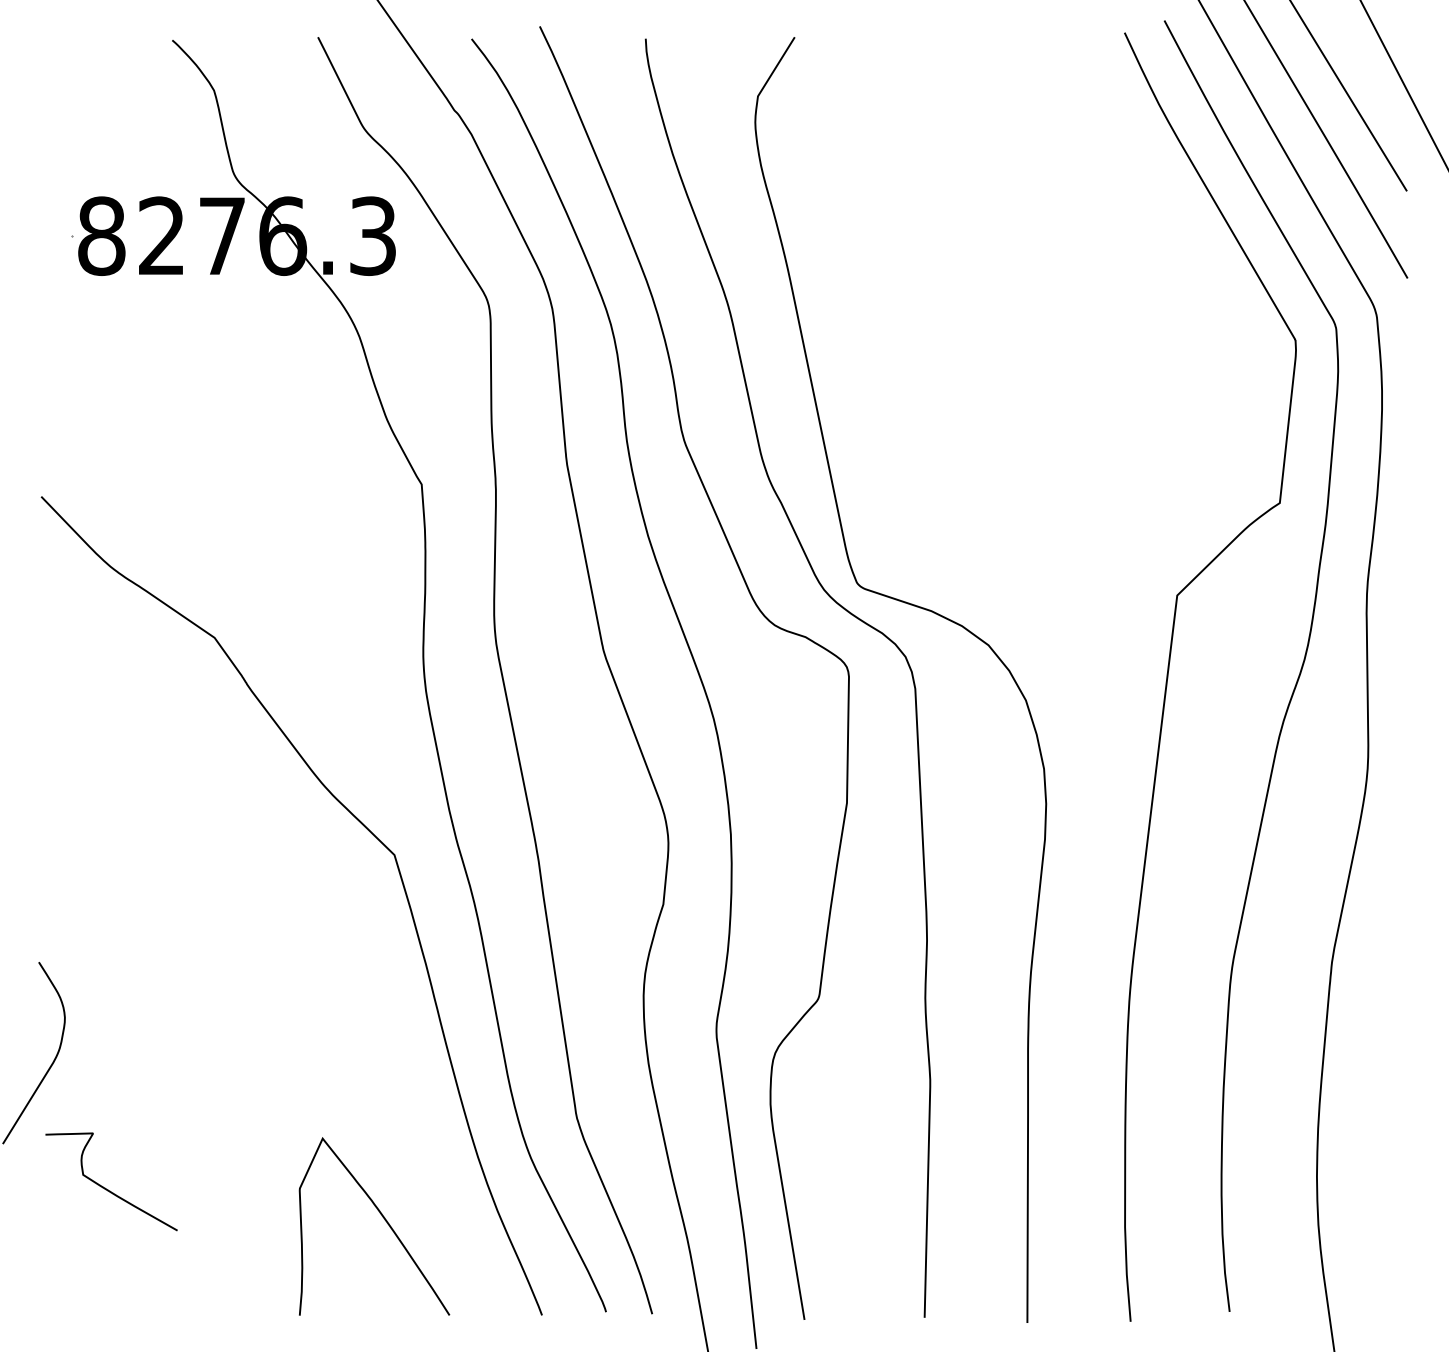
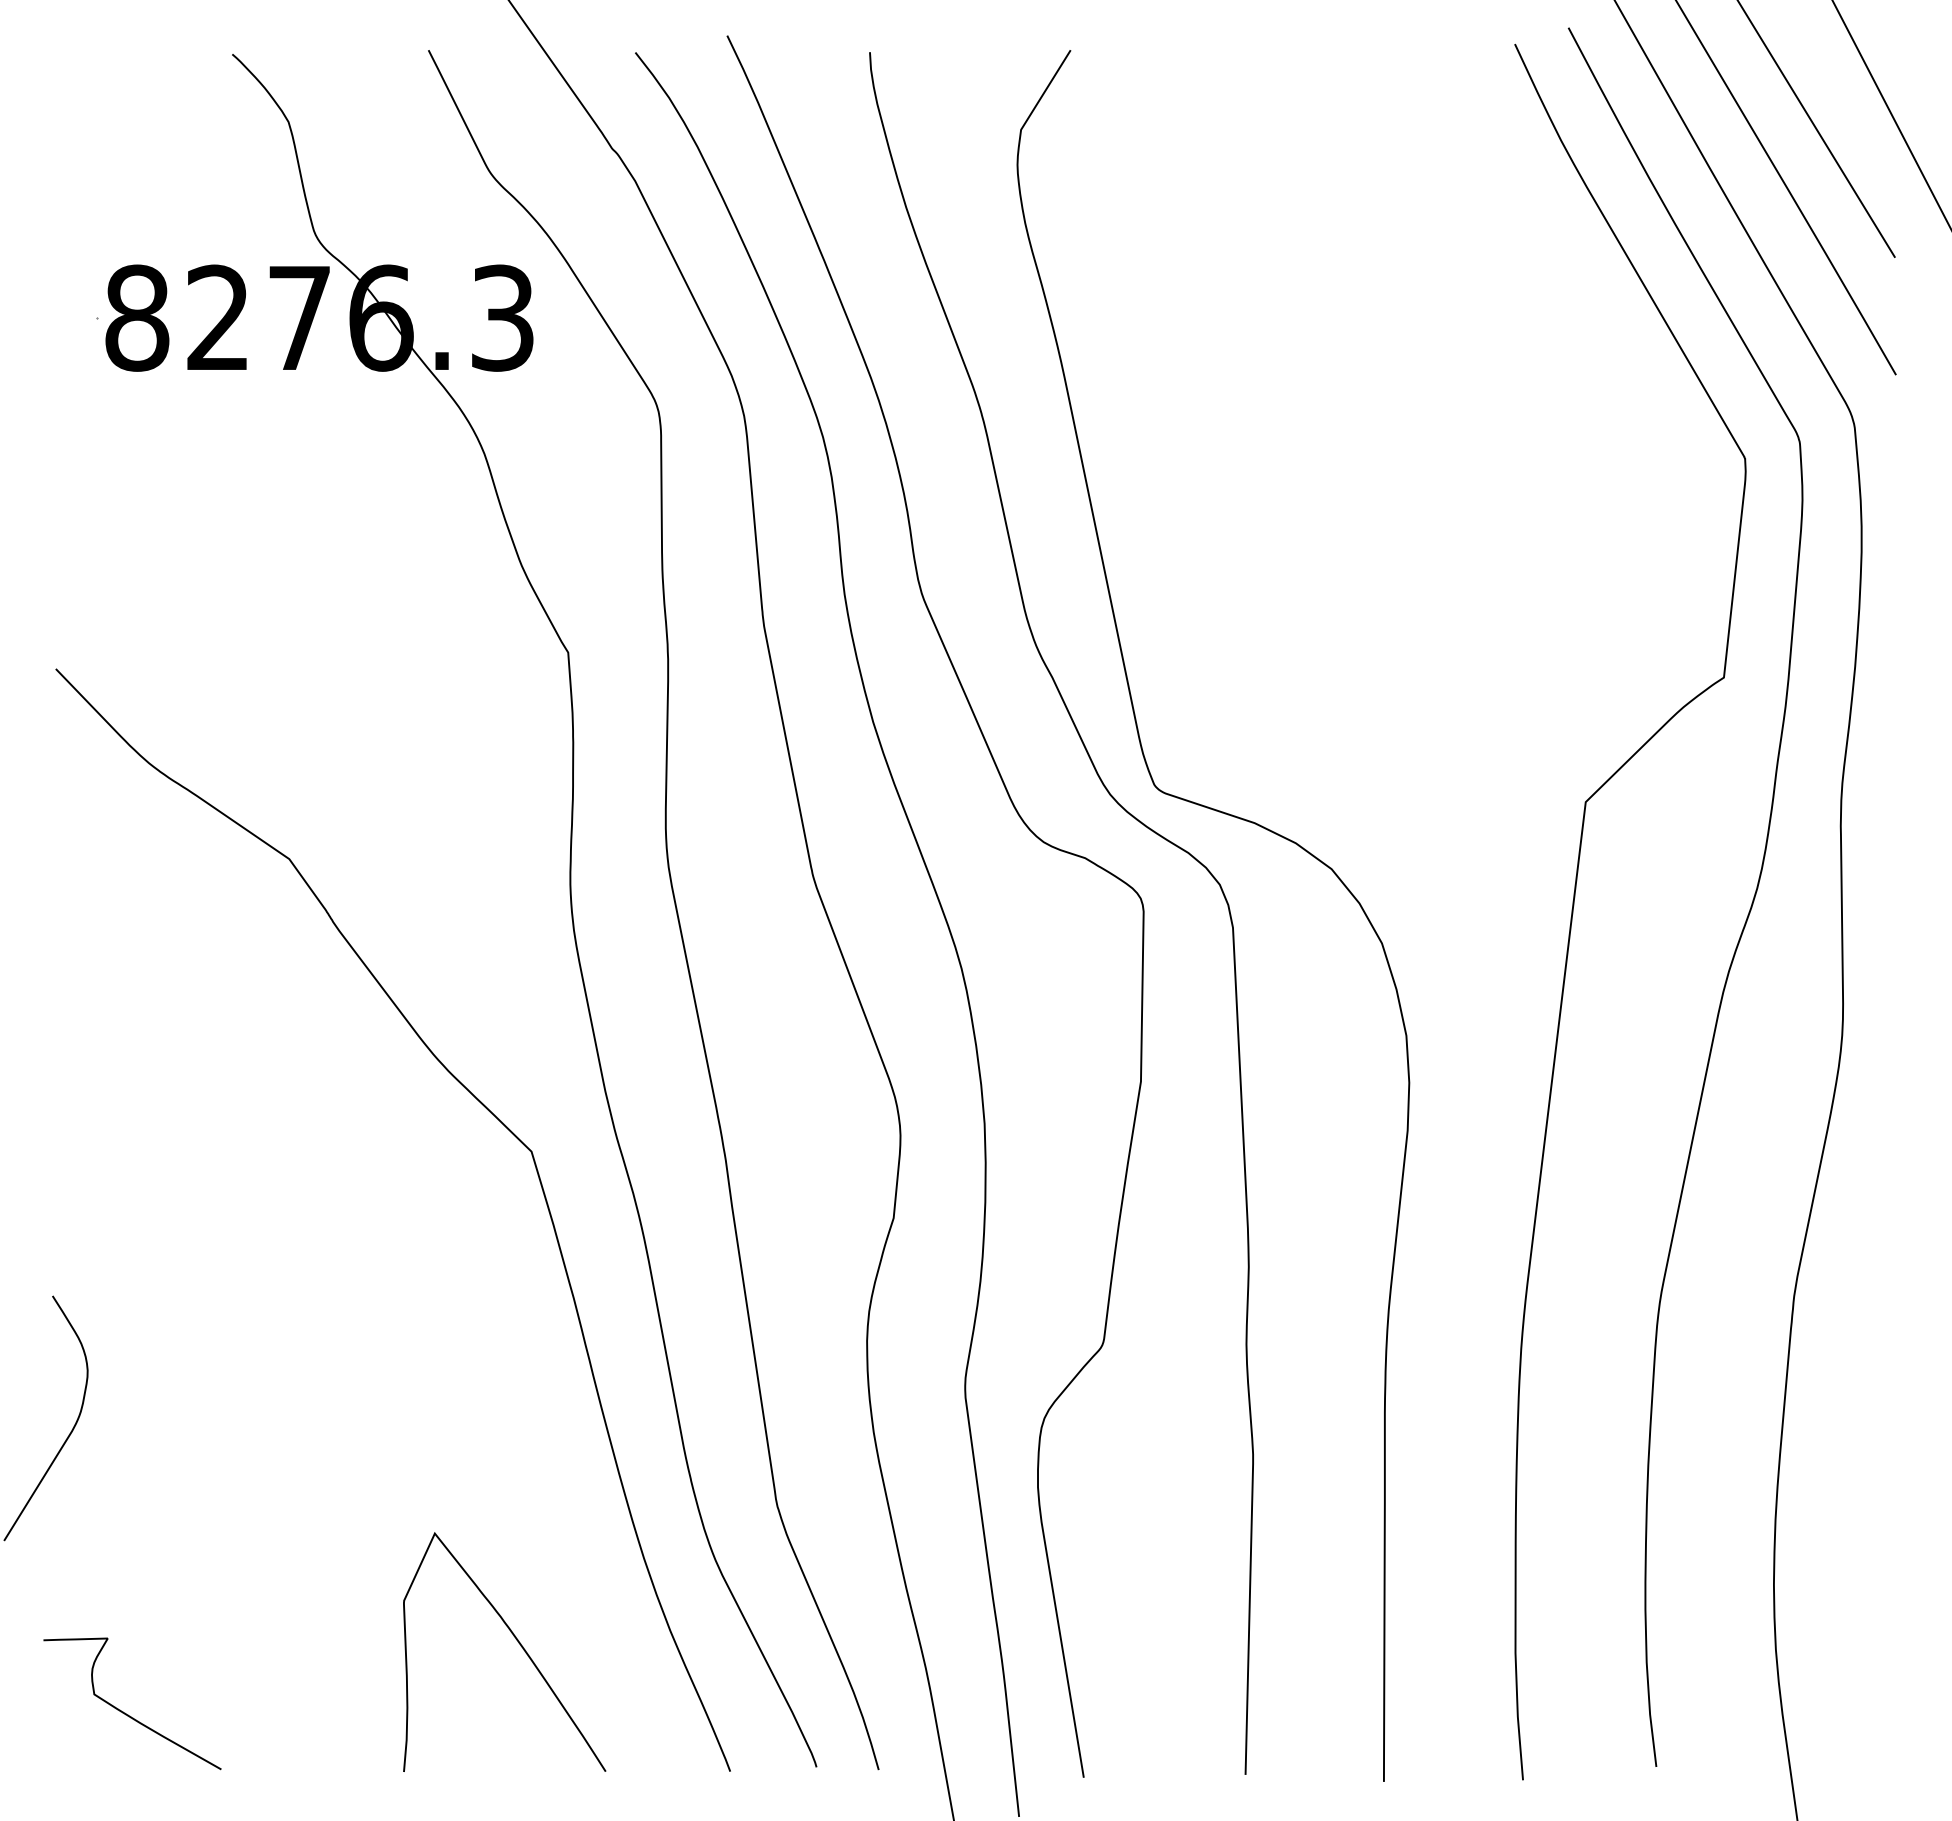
curve: (106, 1188) -> (125, 1712), moved

